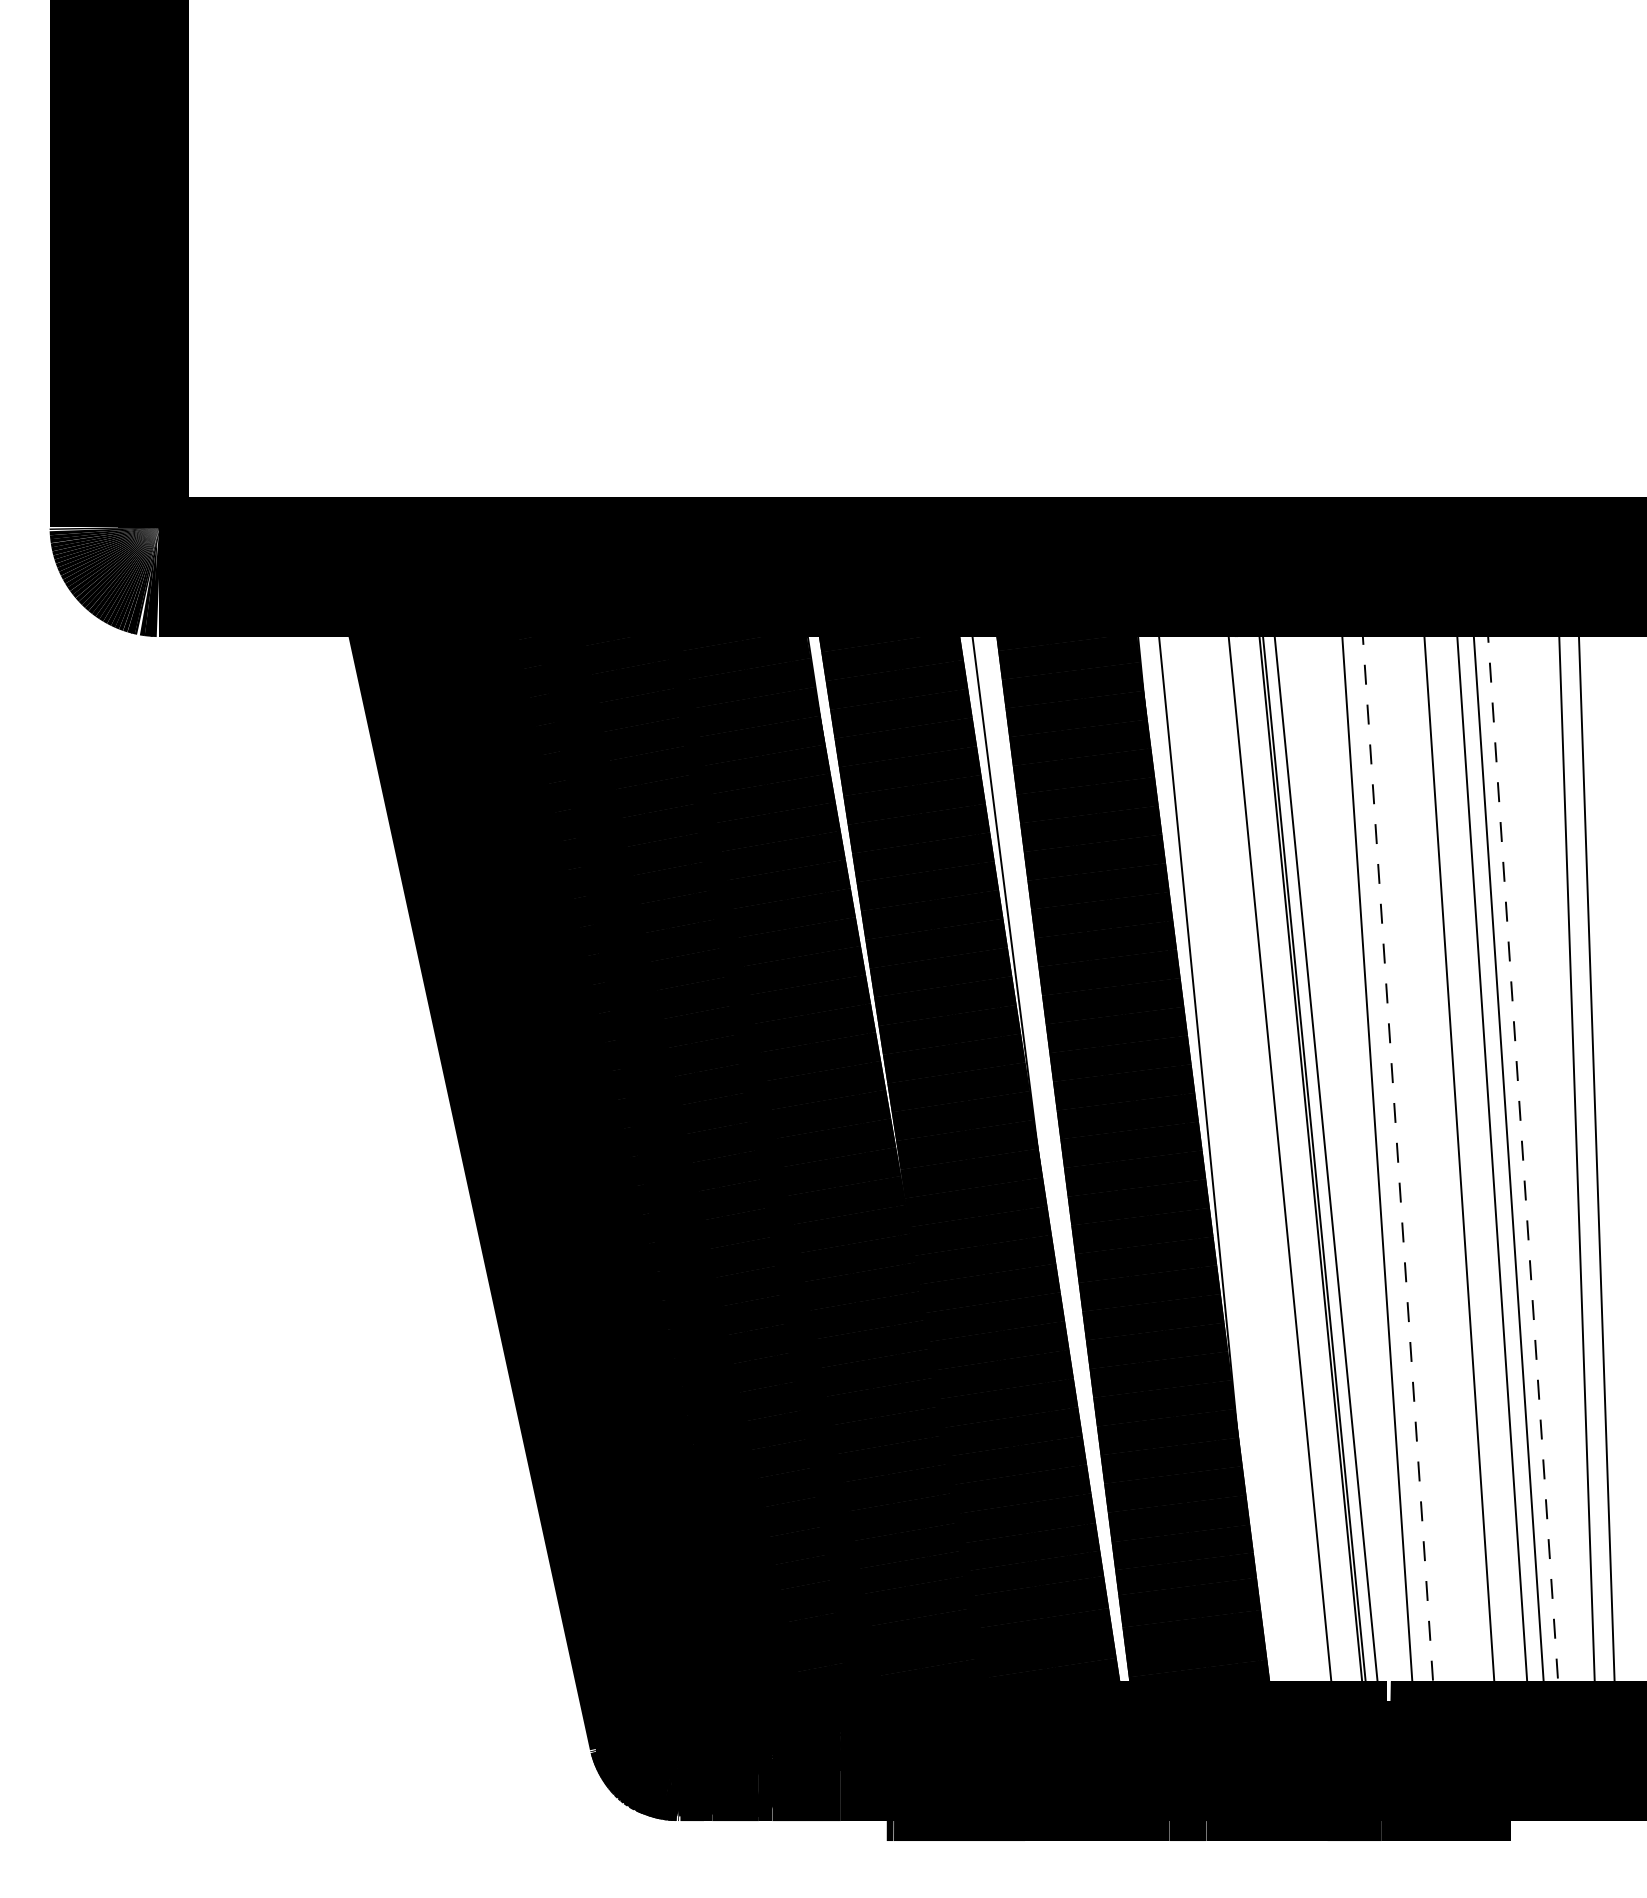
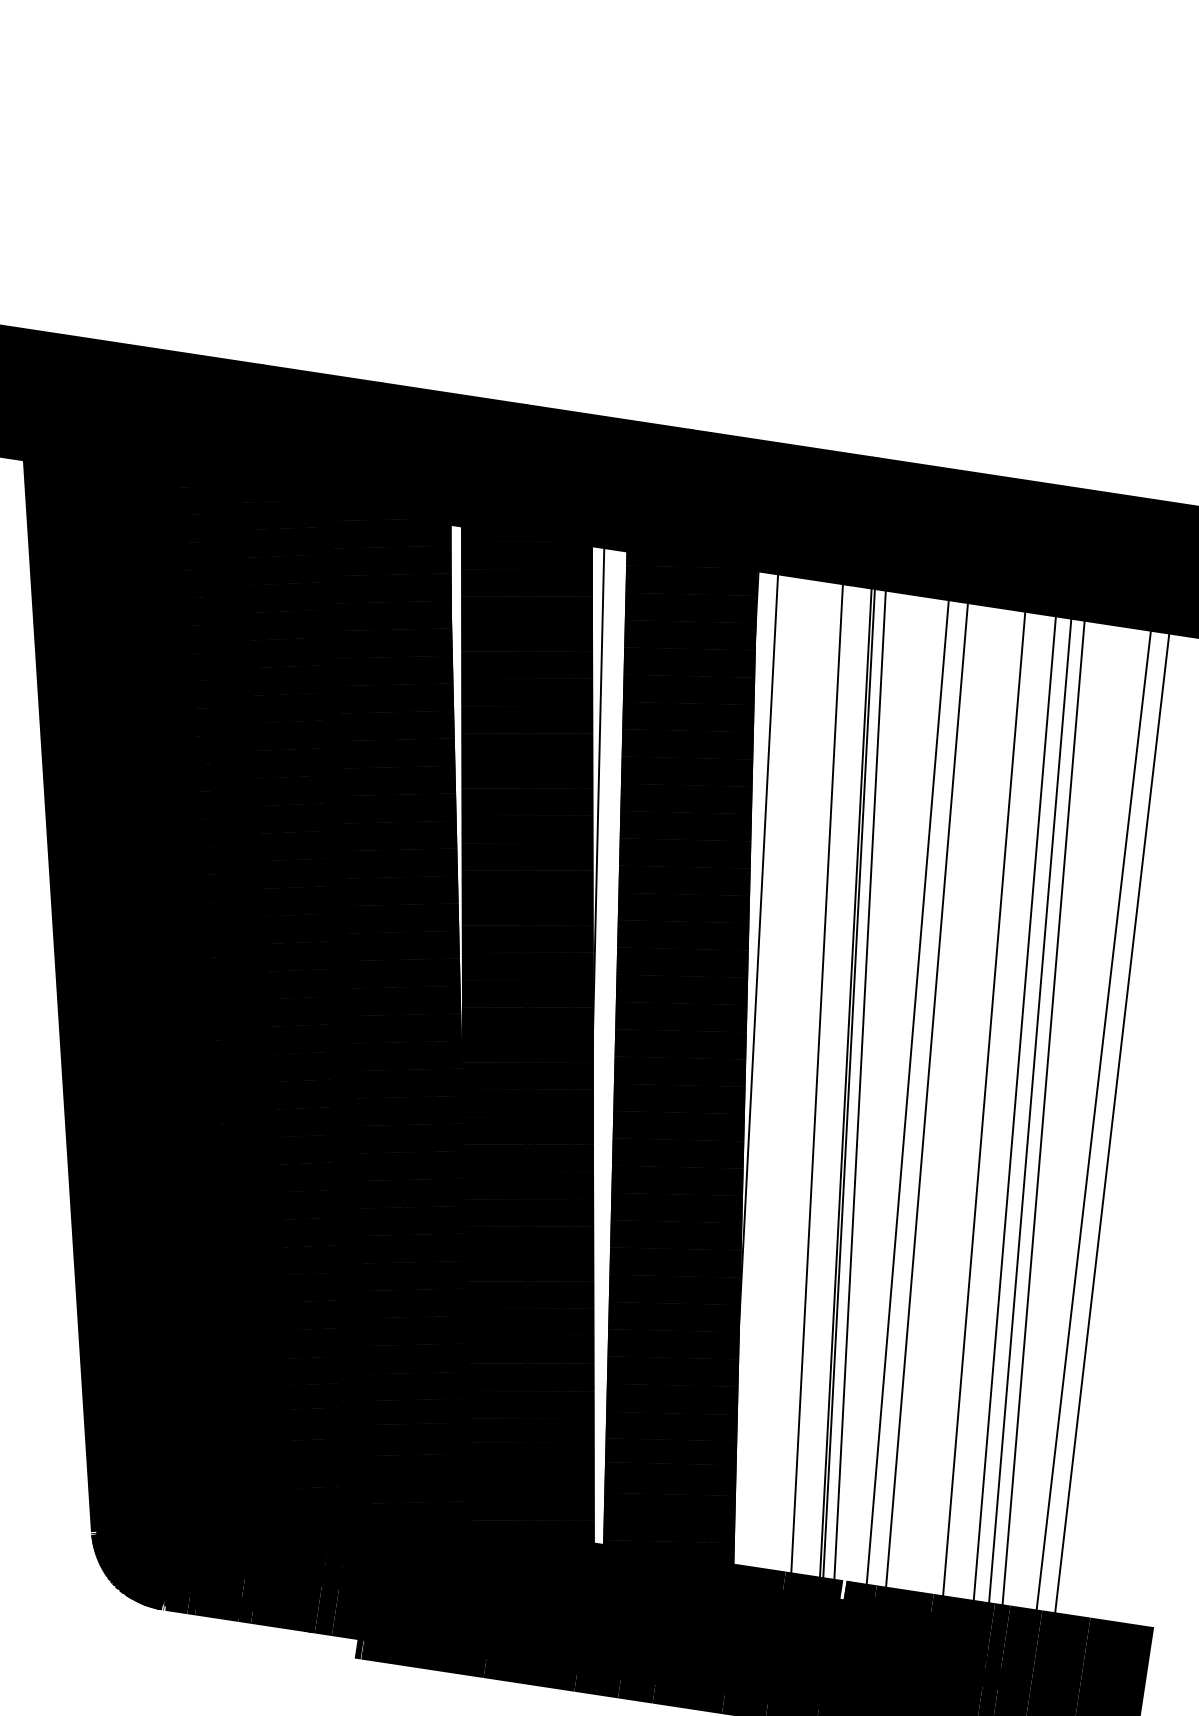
line: (1398, 1159) -> (927, 1095), dashed -> solid
line: (1523, 1159) -> (1043, 1113), dashed -> solid

